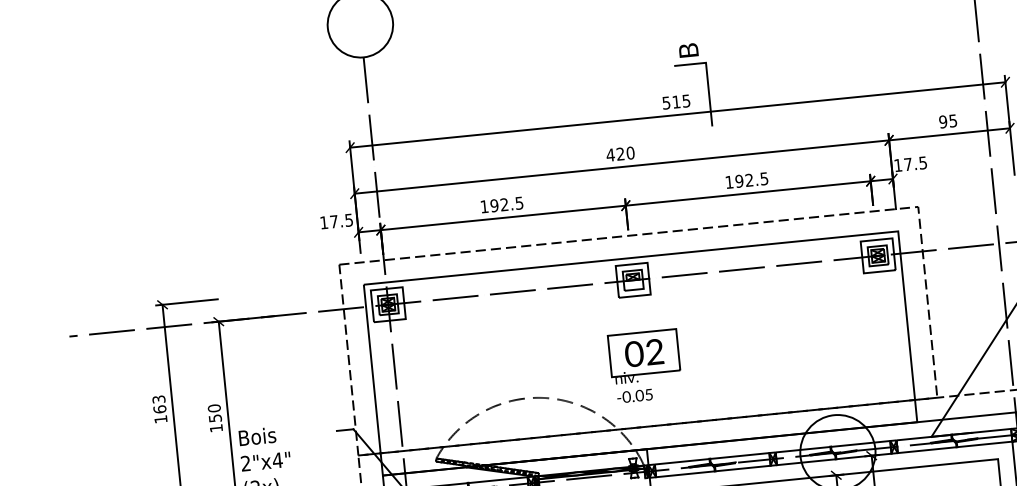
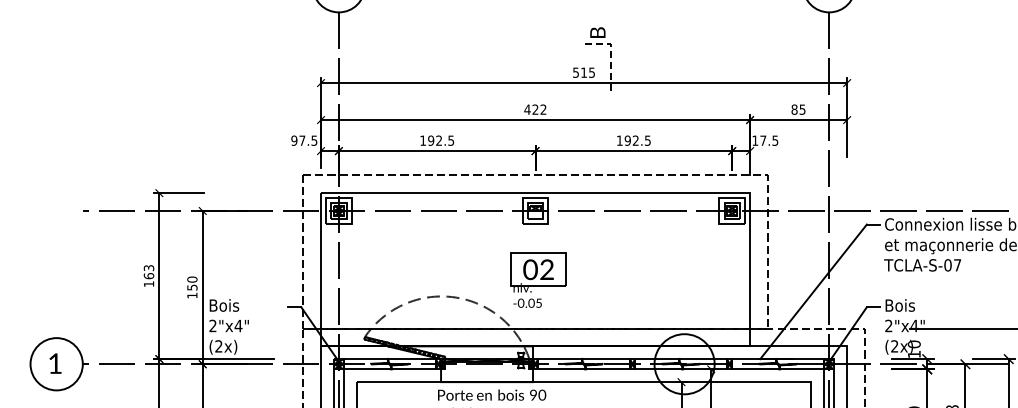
line: (707, 78) -> (610, 56), solid -> dashed
text: (943, 121) -> (794, 109), 95 -> 85
text: (630, 152) -> (543, 109), 420 -> 422
text: (324, 222) -> (294, 140), 17.5 -> 97.5

